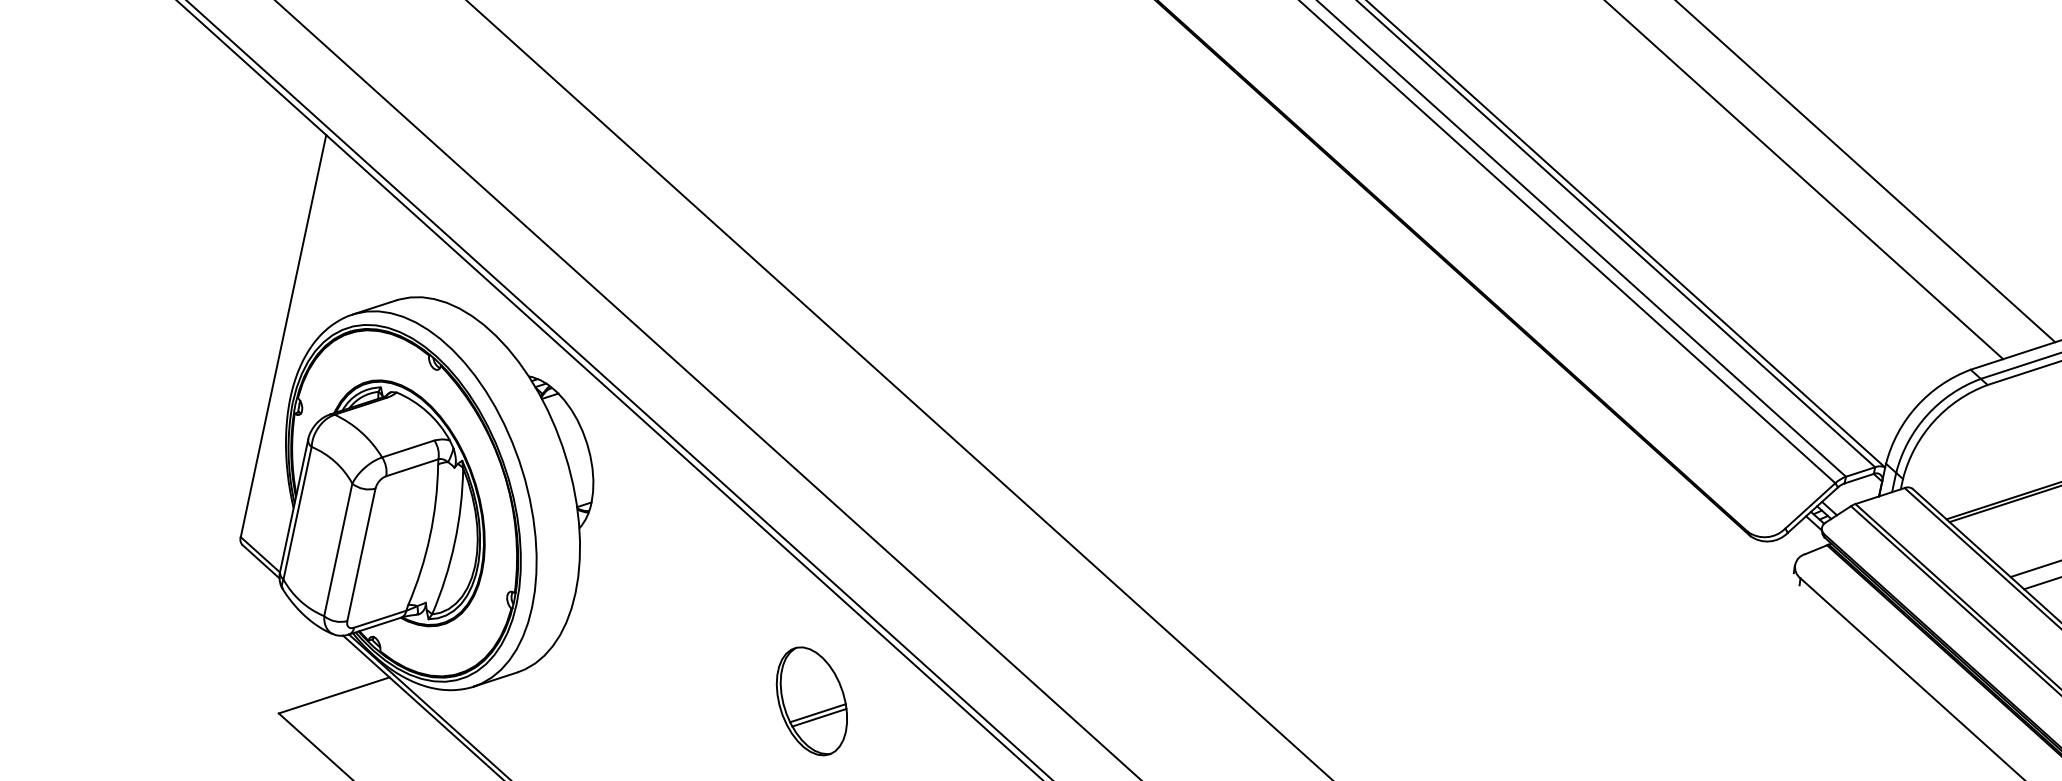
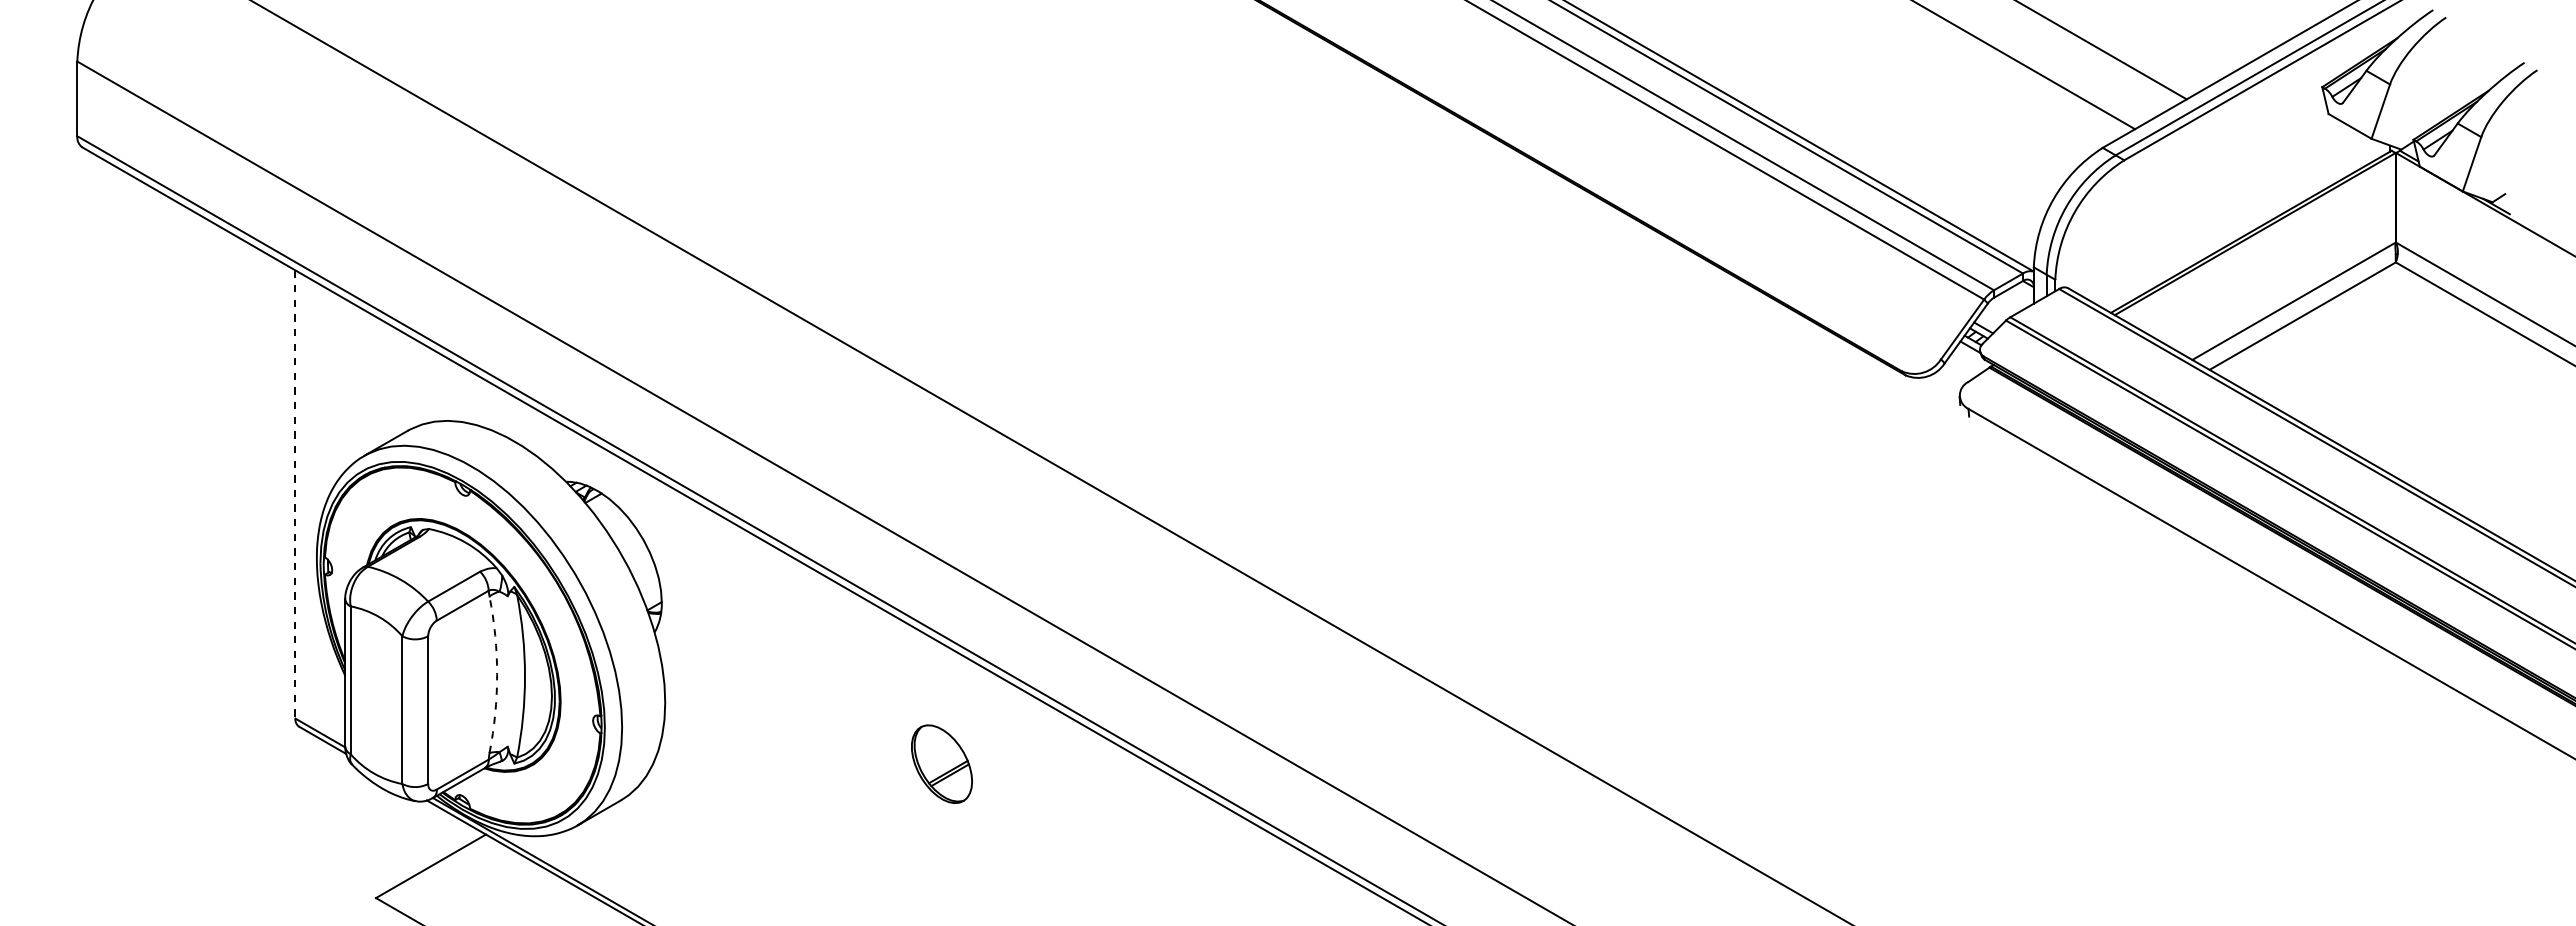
line: (283, 336) -> (295, 495), solid -> dashed
arc: (430, 536) -> (497, 674), solid -> dashed
part: (811, 700) -> (941, 763), size x0.7

